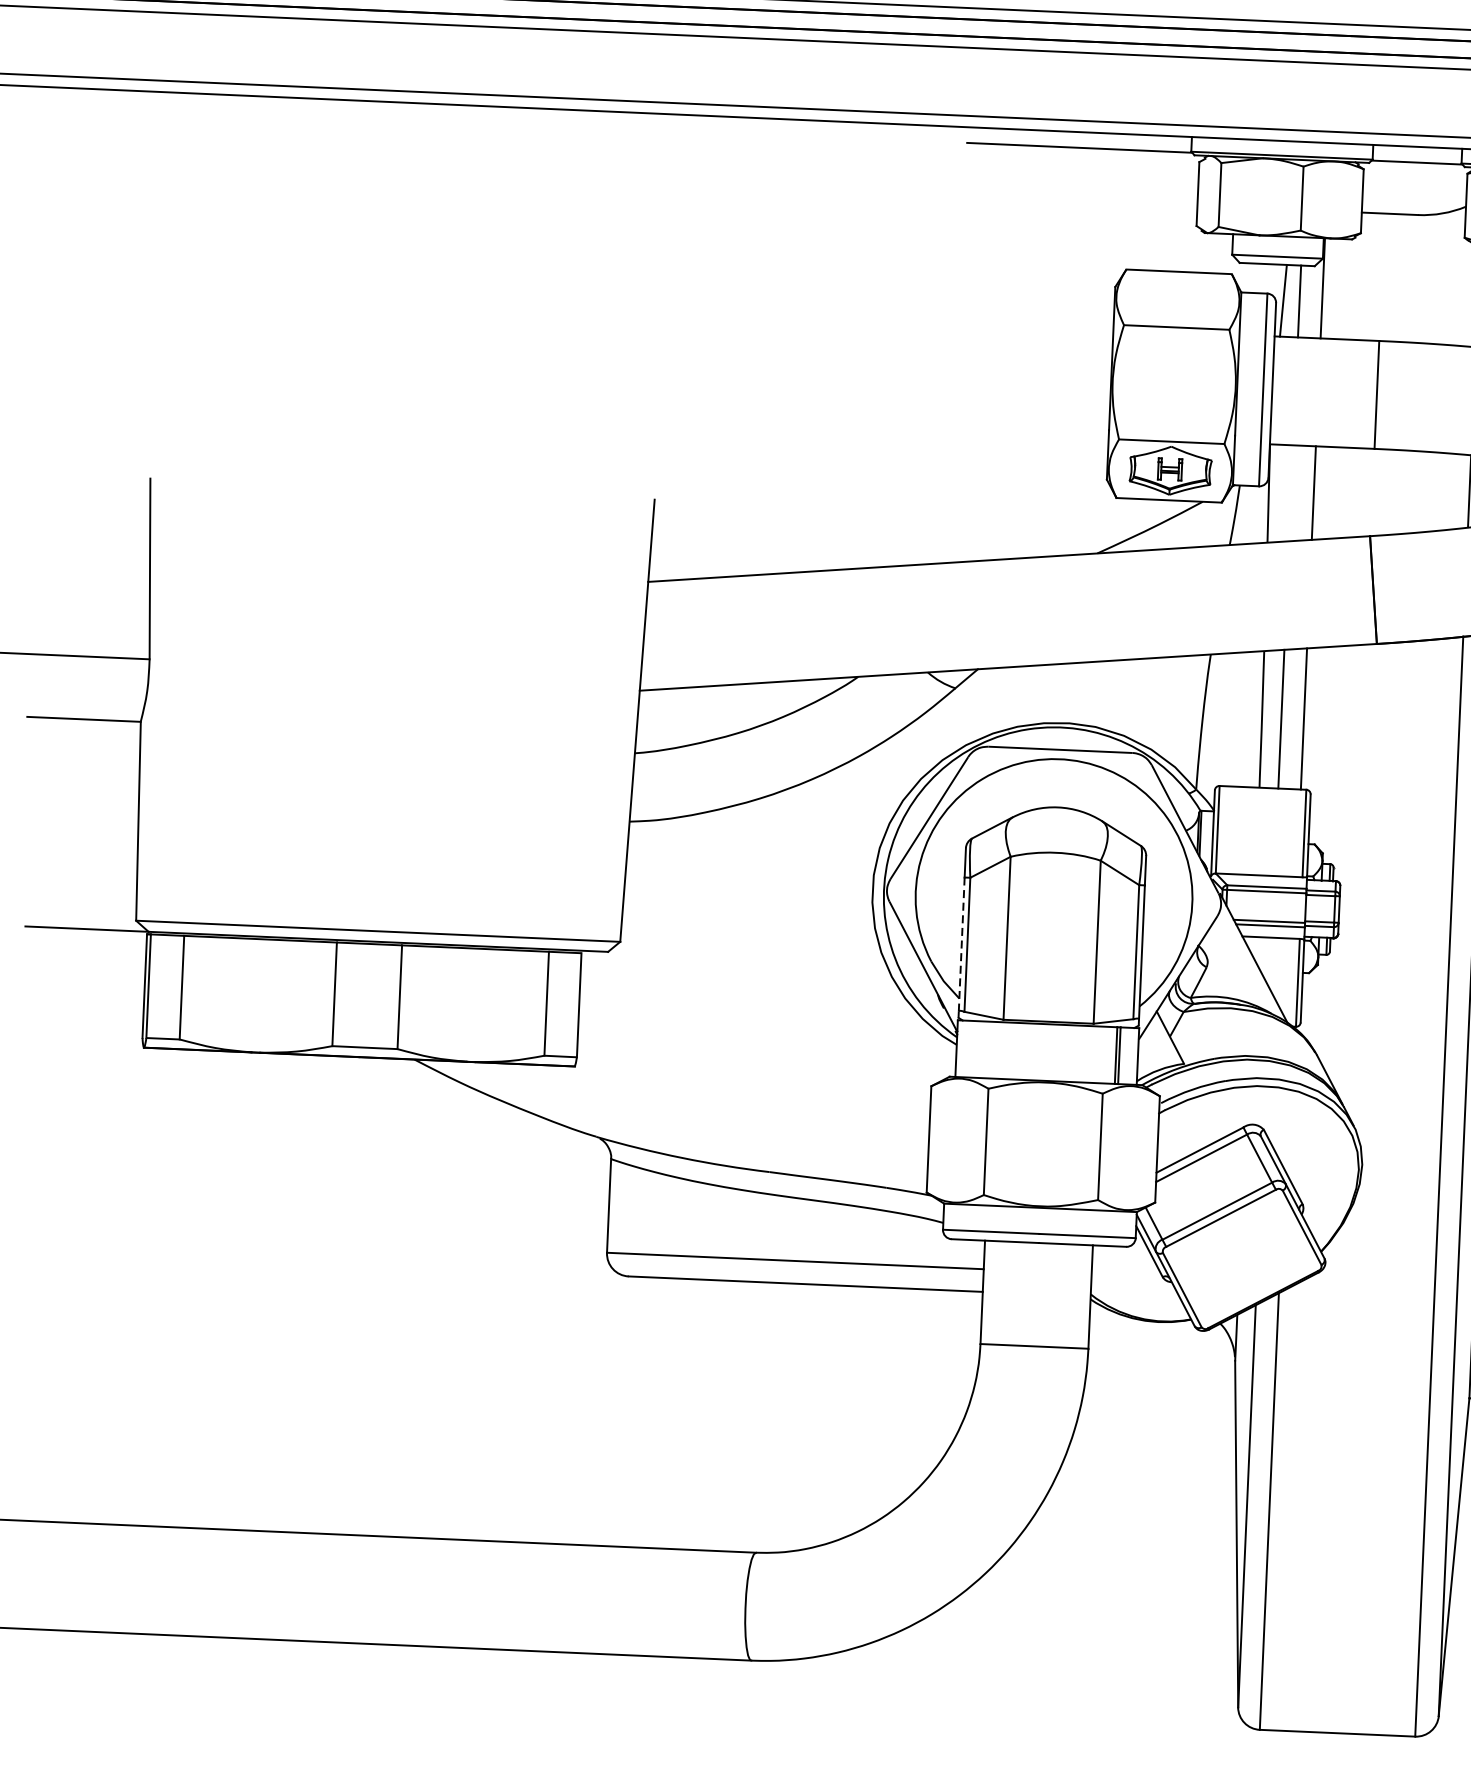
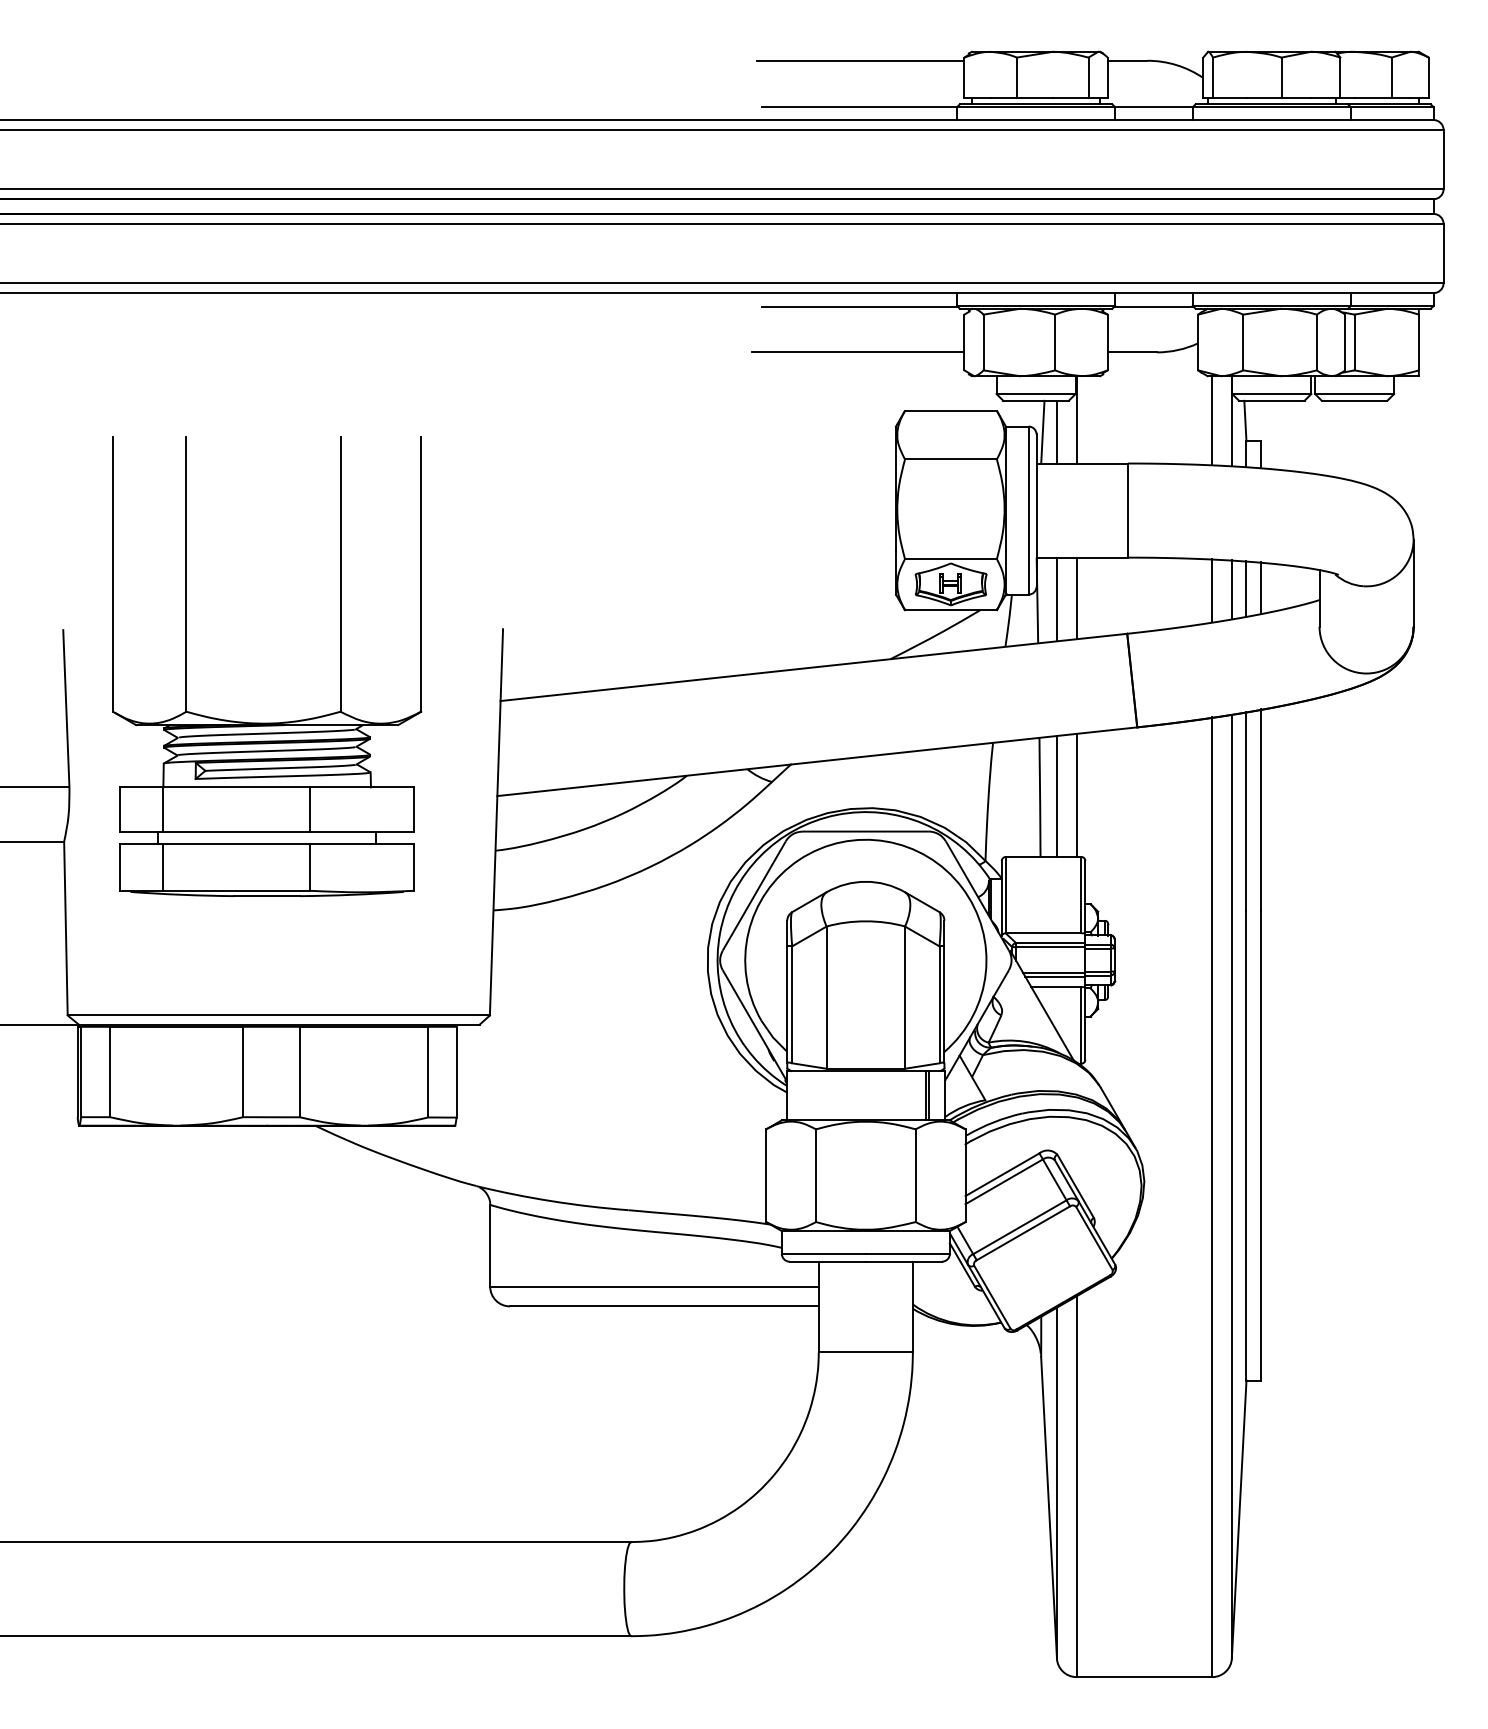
line: (1074, 200) -> (857, 352), added
line: (1290, 493) -> (1056, 599), added
part: (379, 594) -> (267, 722), added
line: (962, 944) -> (787, 1004), dashed -> solid

